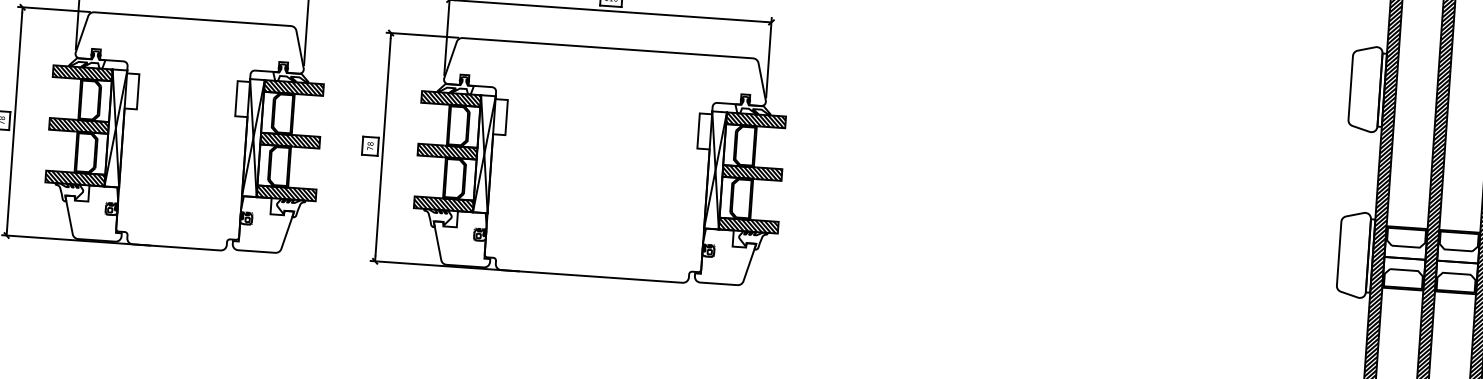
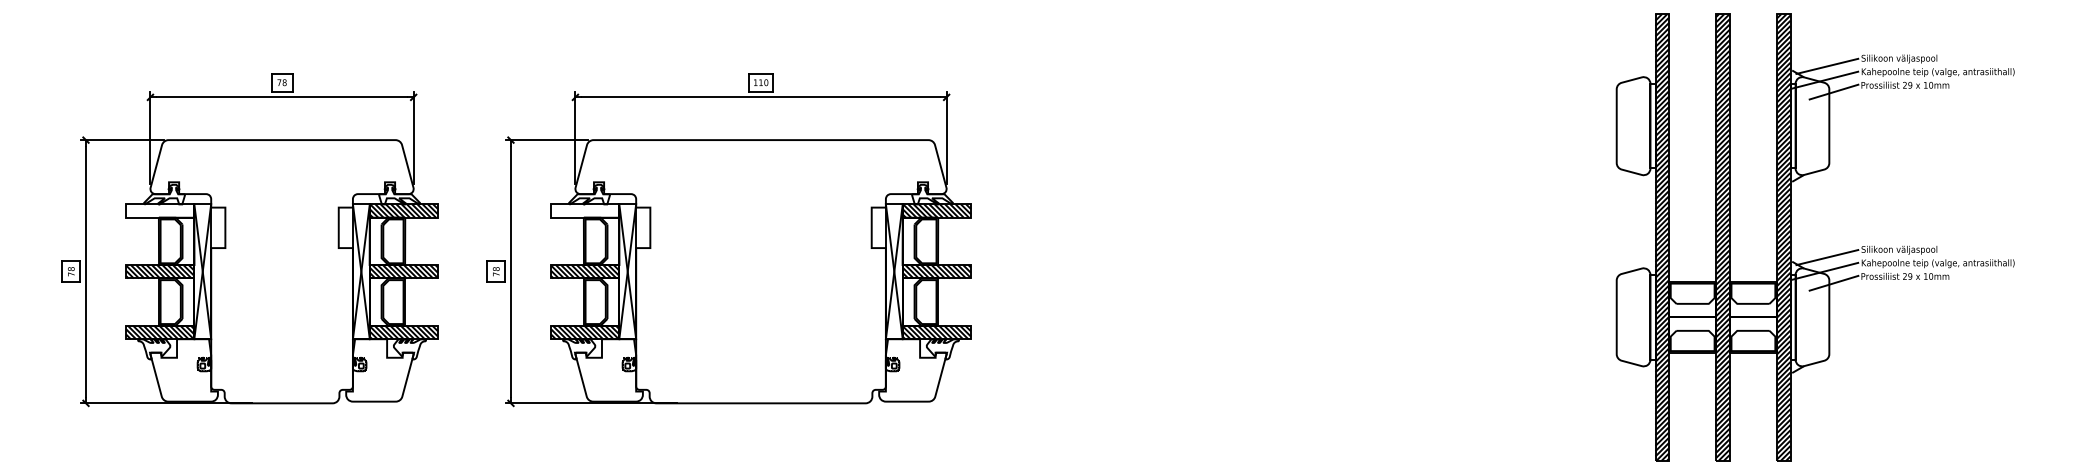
hatch: (82, 72) -> (160, 210), removed
hatch: (451, 98) -> (585, 210), removed

